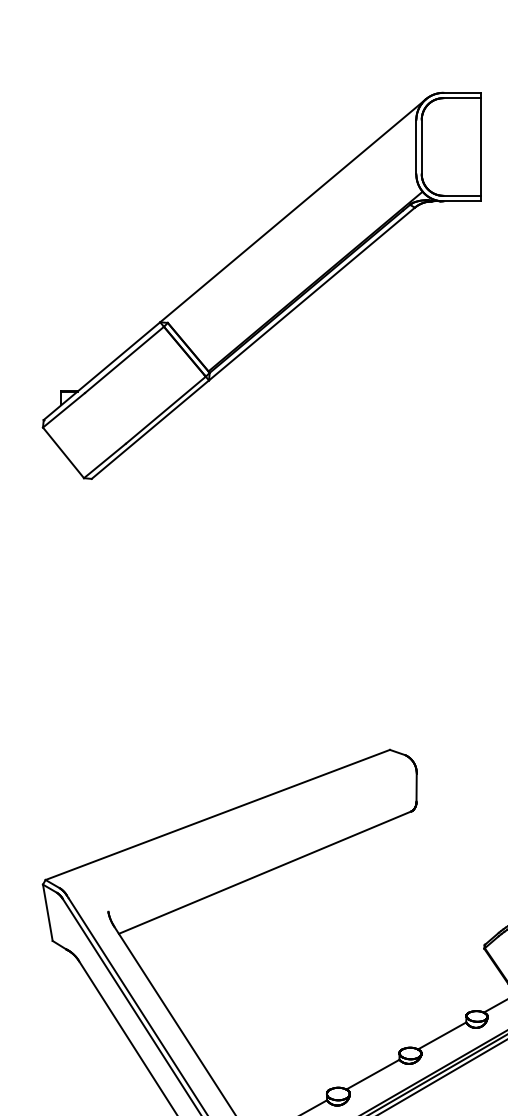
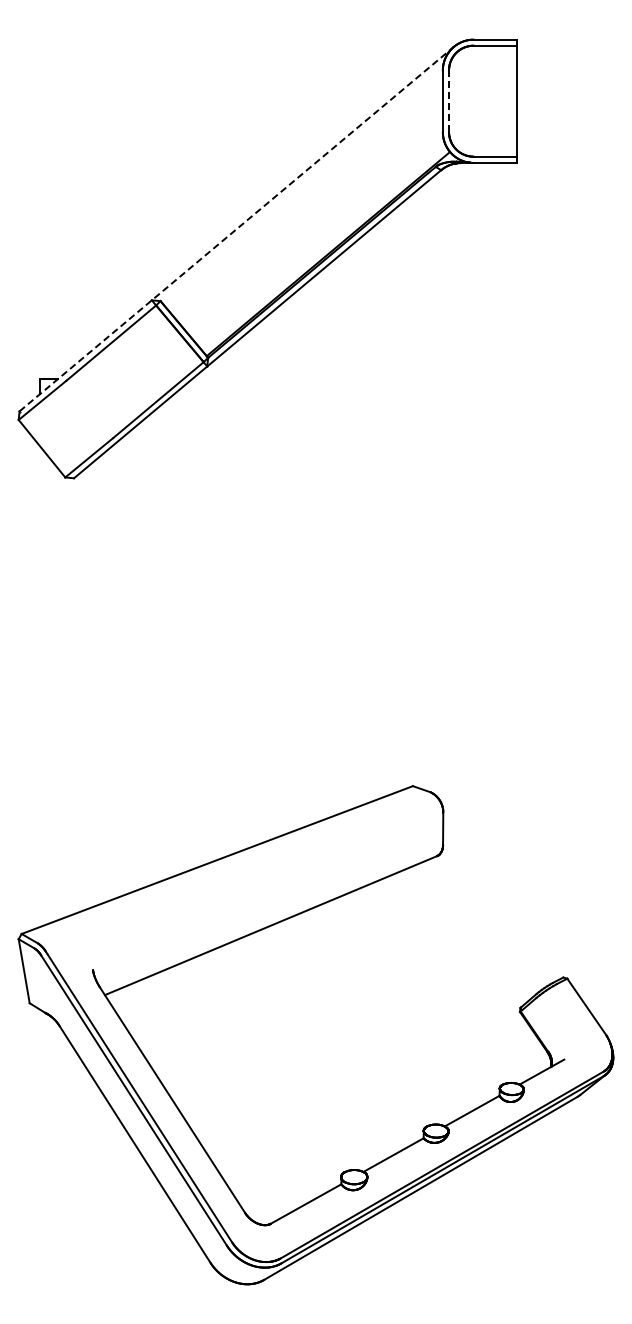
line: (422, 147) -> (449, 101), solid -> dashed
line: (235, 259) -> (237, 228), solid -> dashed

